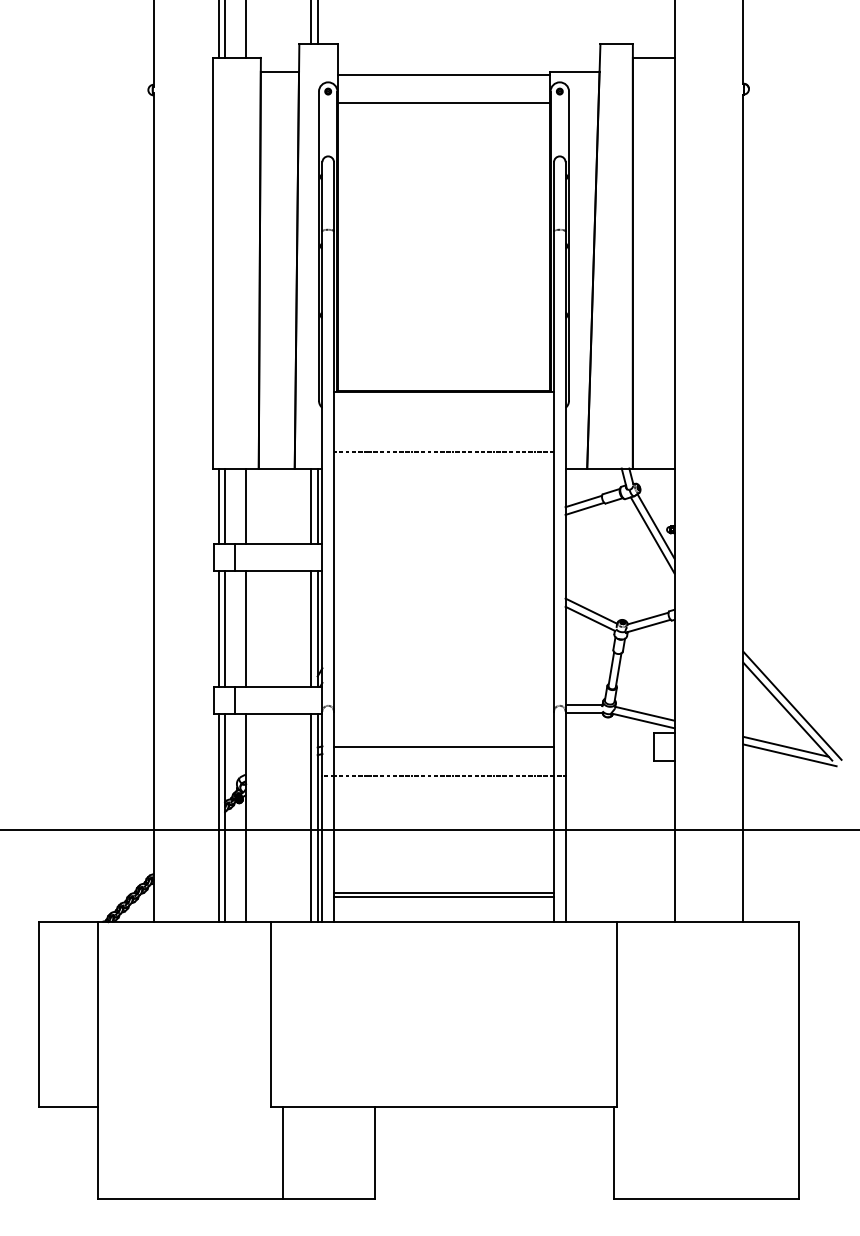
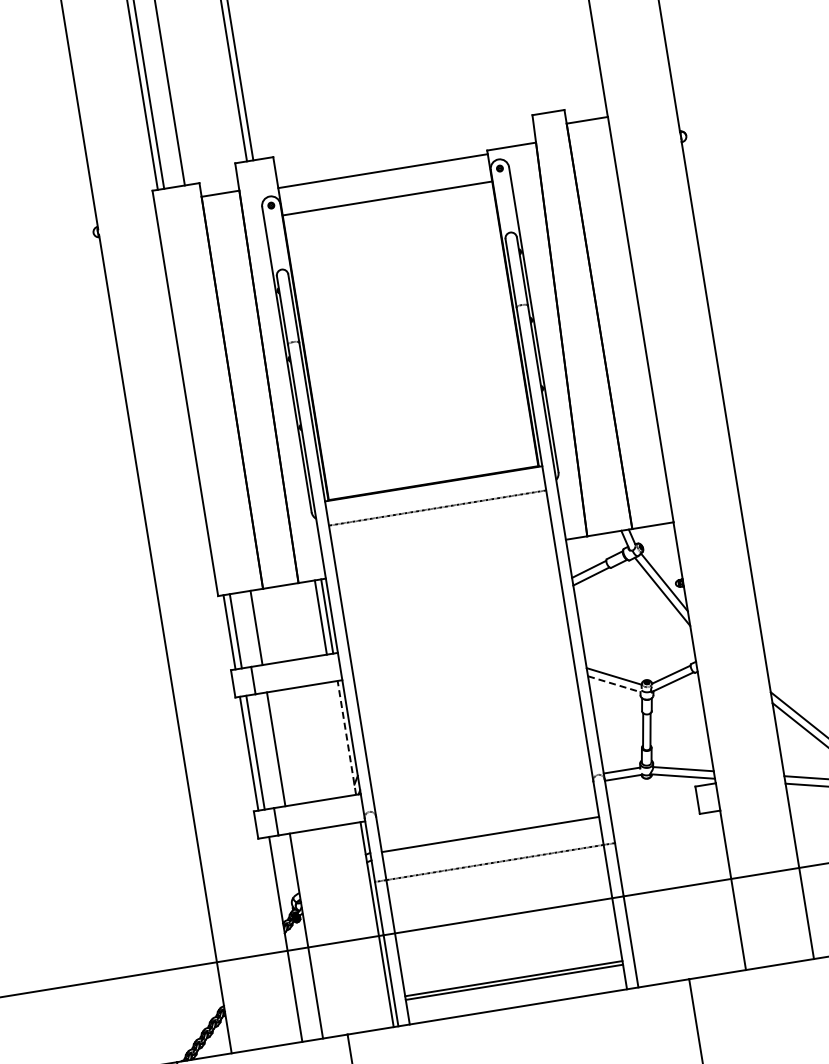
line: (443, 451) -> (437, 507), moved
line: (590, 618) -> (614, 683), solid -> dashed
line: (311, 628) -> (340, 738), removed
line: (317, 629) -> (346, 738), solid -> dashed
line: (218, 818) -> (279, 940), removed
line: (311, 818) -> (371, 925), removed

